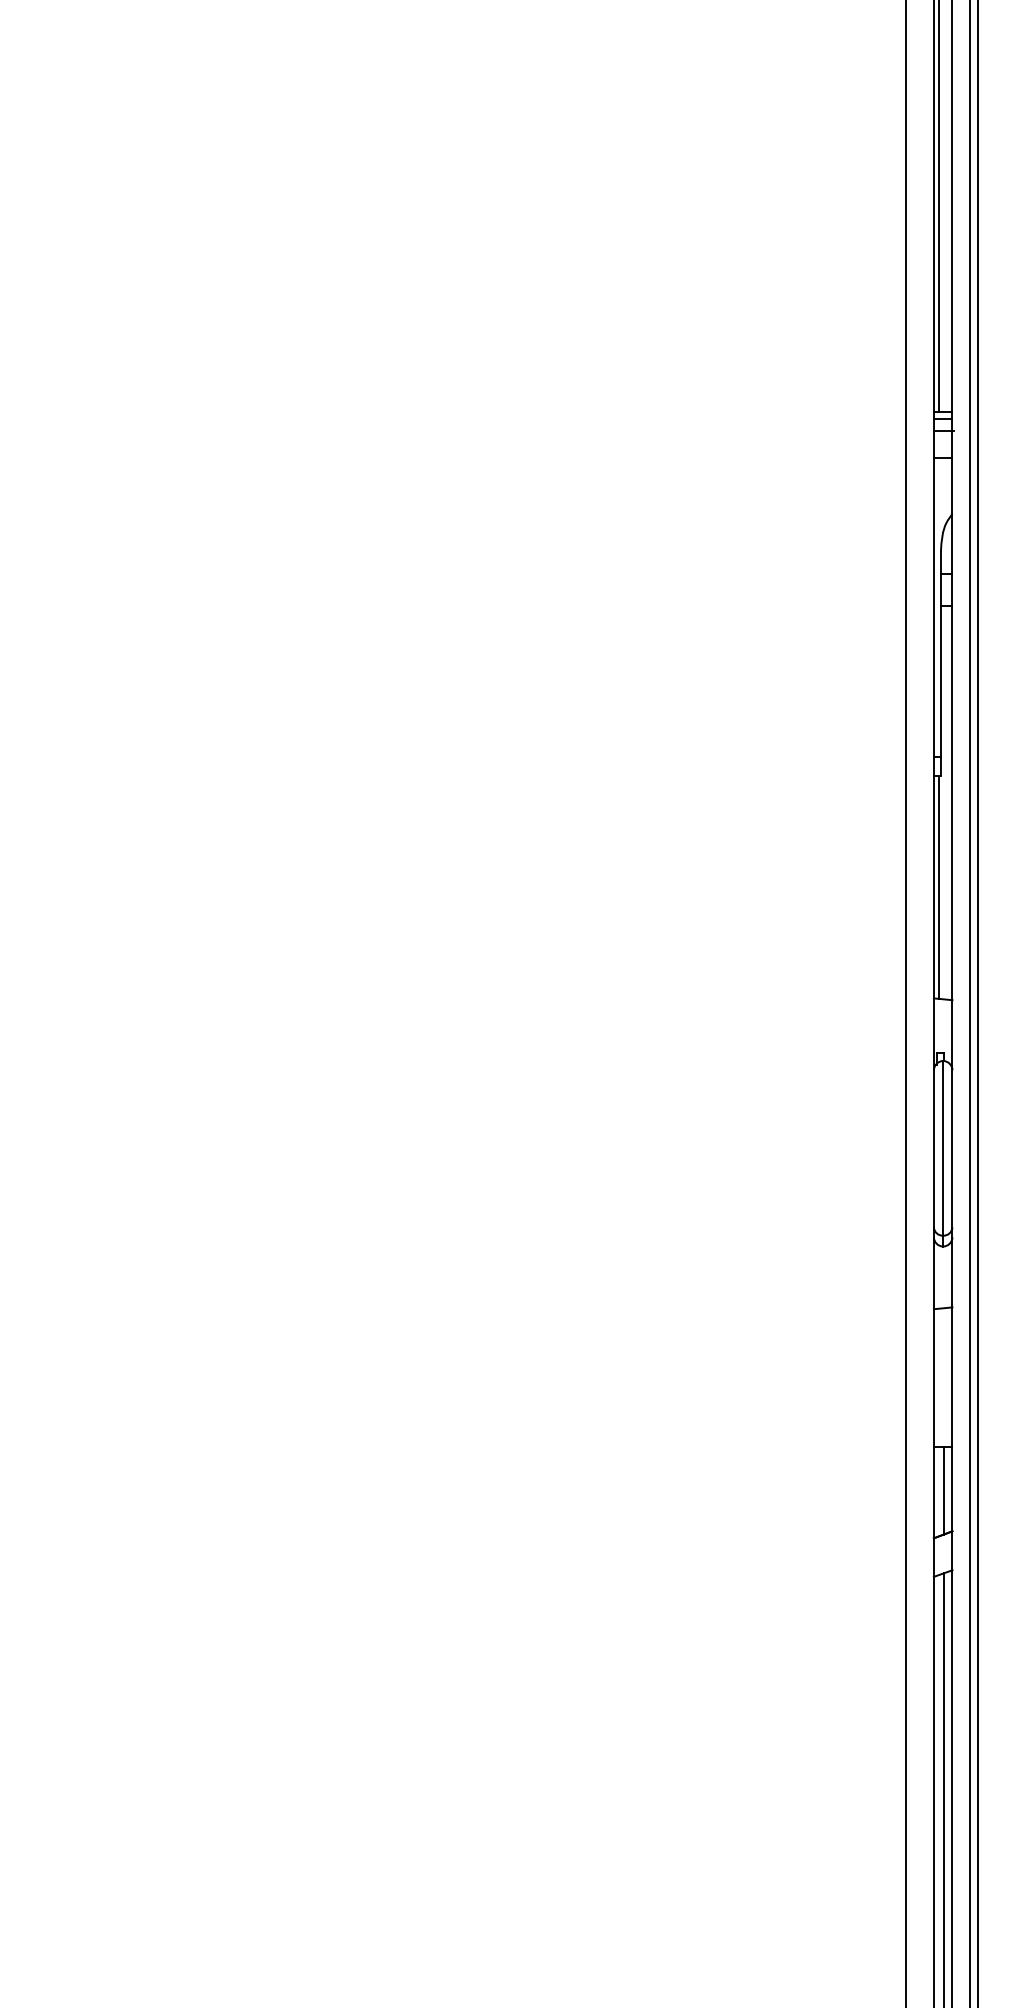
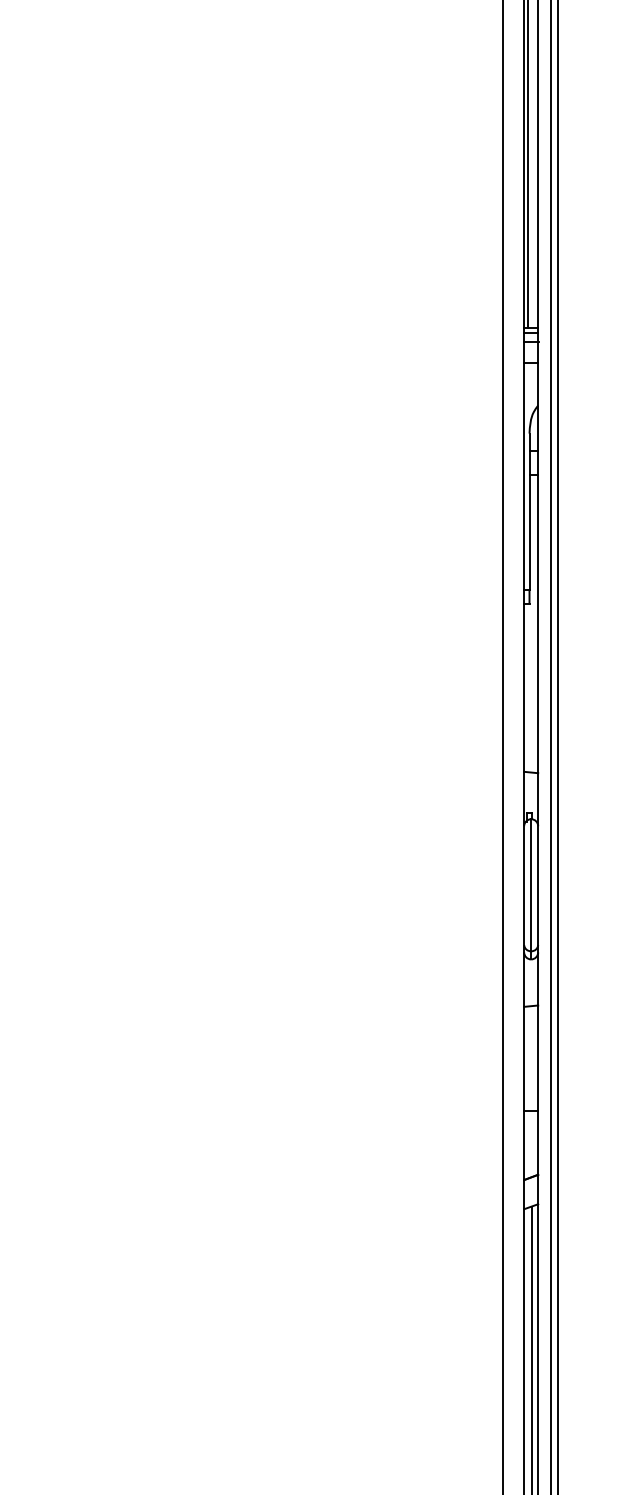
line: (938, 888) -> (527, 688), removed
line: (943, 1490) -> (531, 1143), removed

